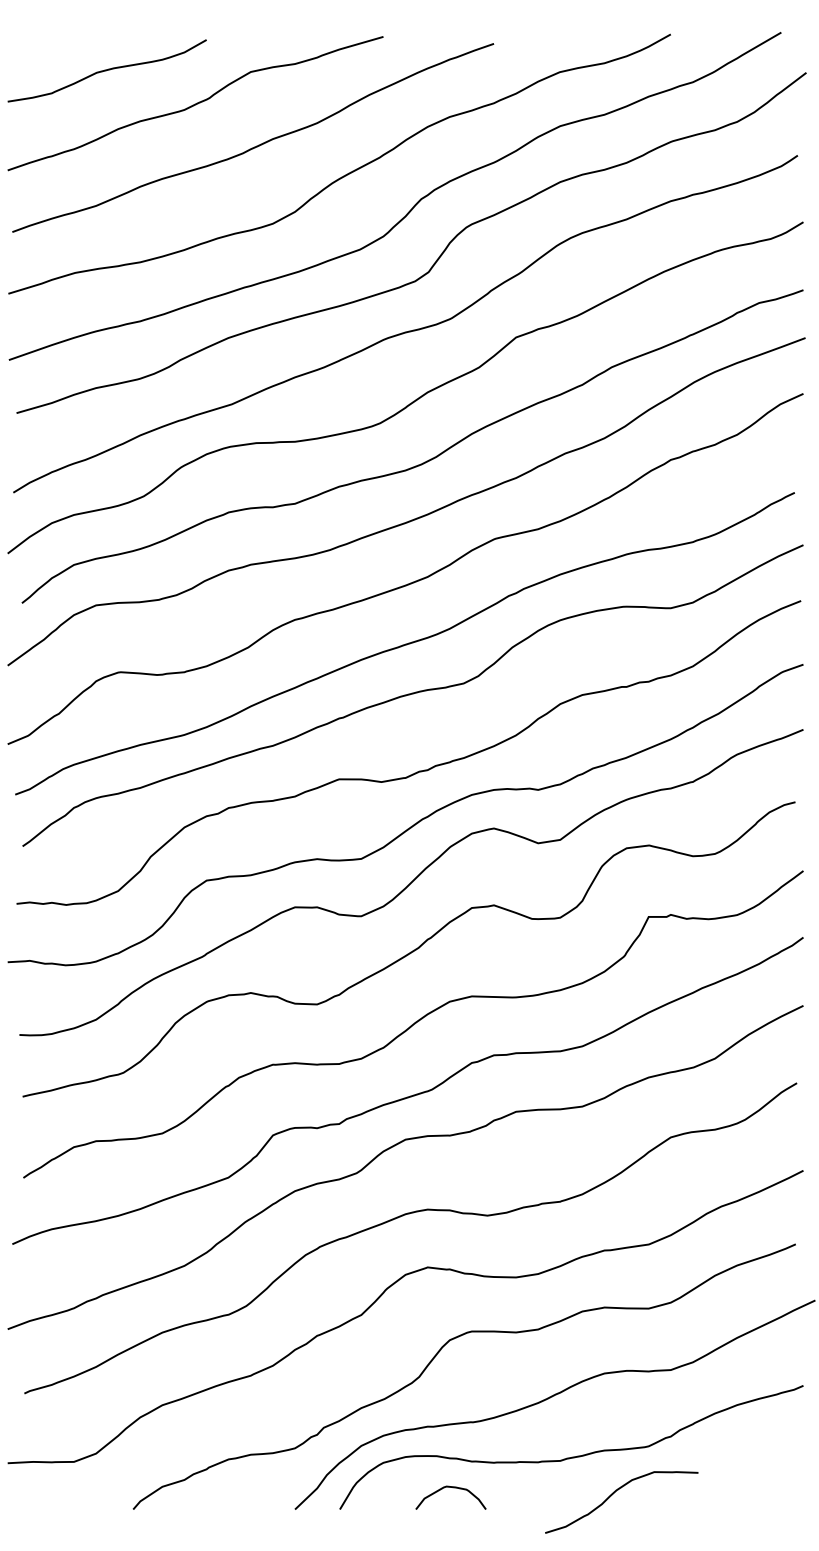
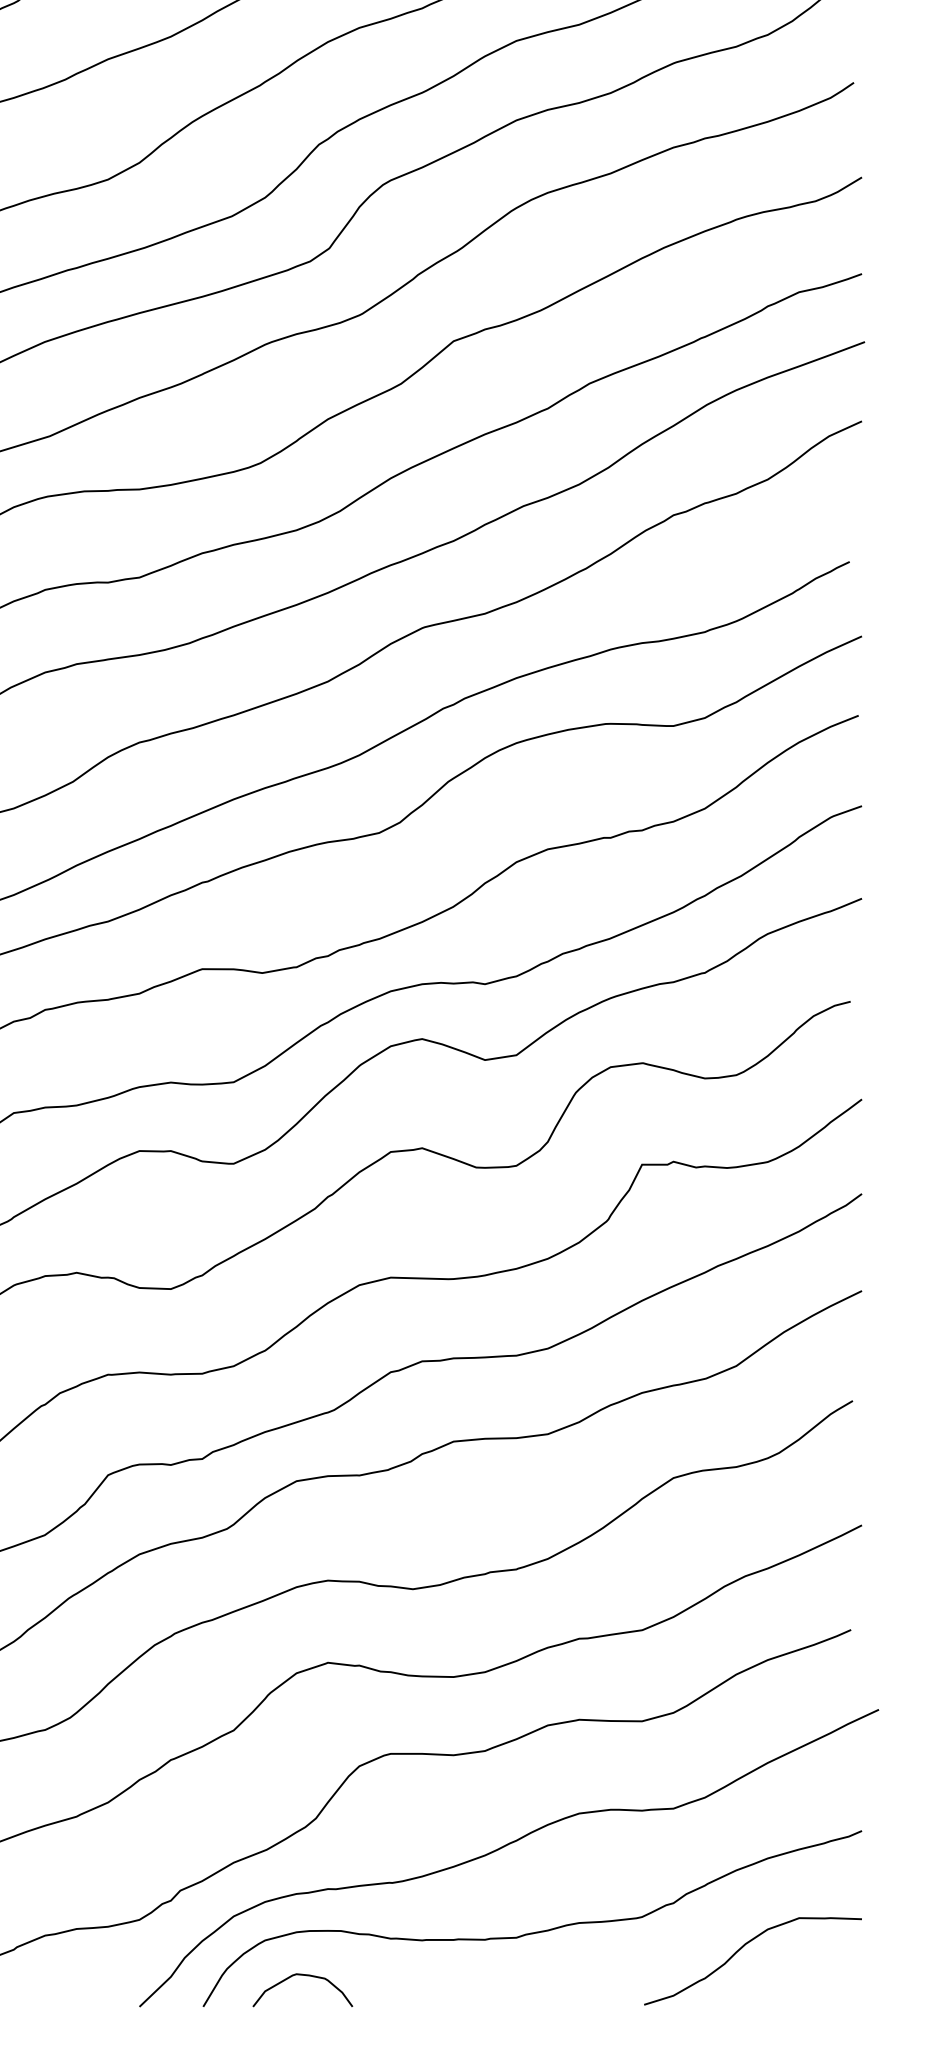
curve: (453, 1488) -> (306, 1976), moved
curve: (613, 1494) -> (741, 1949), moved

